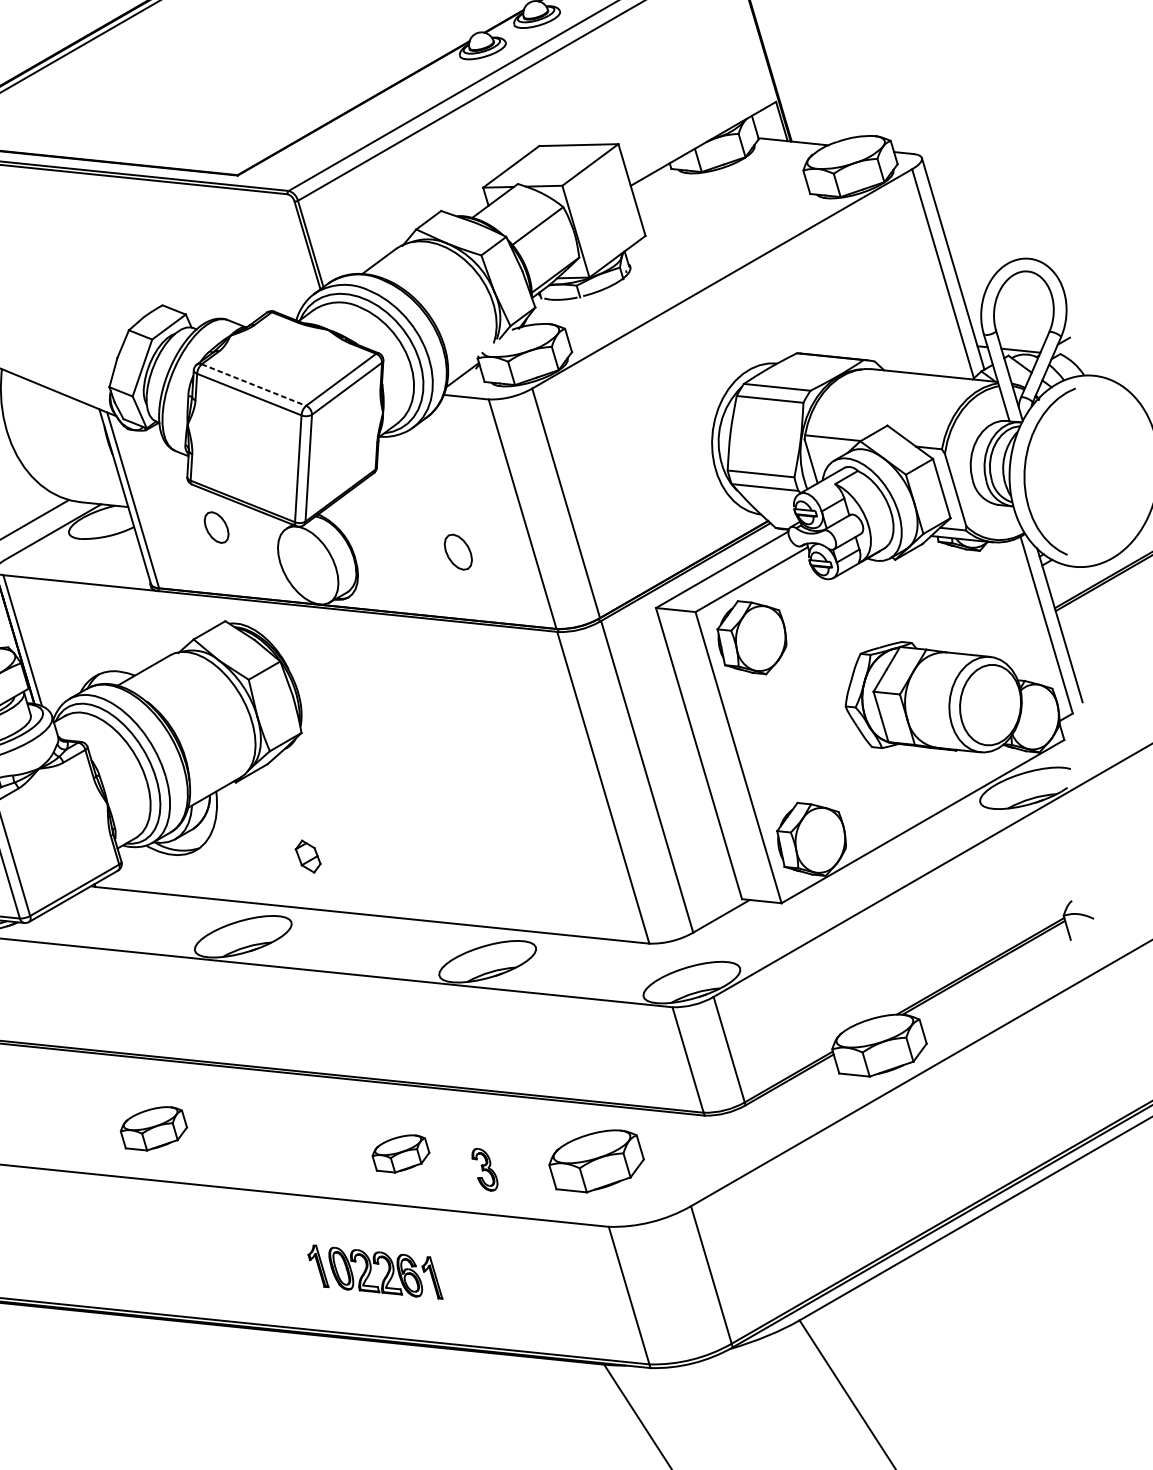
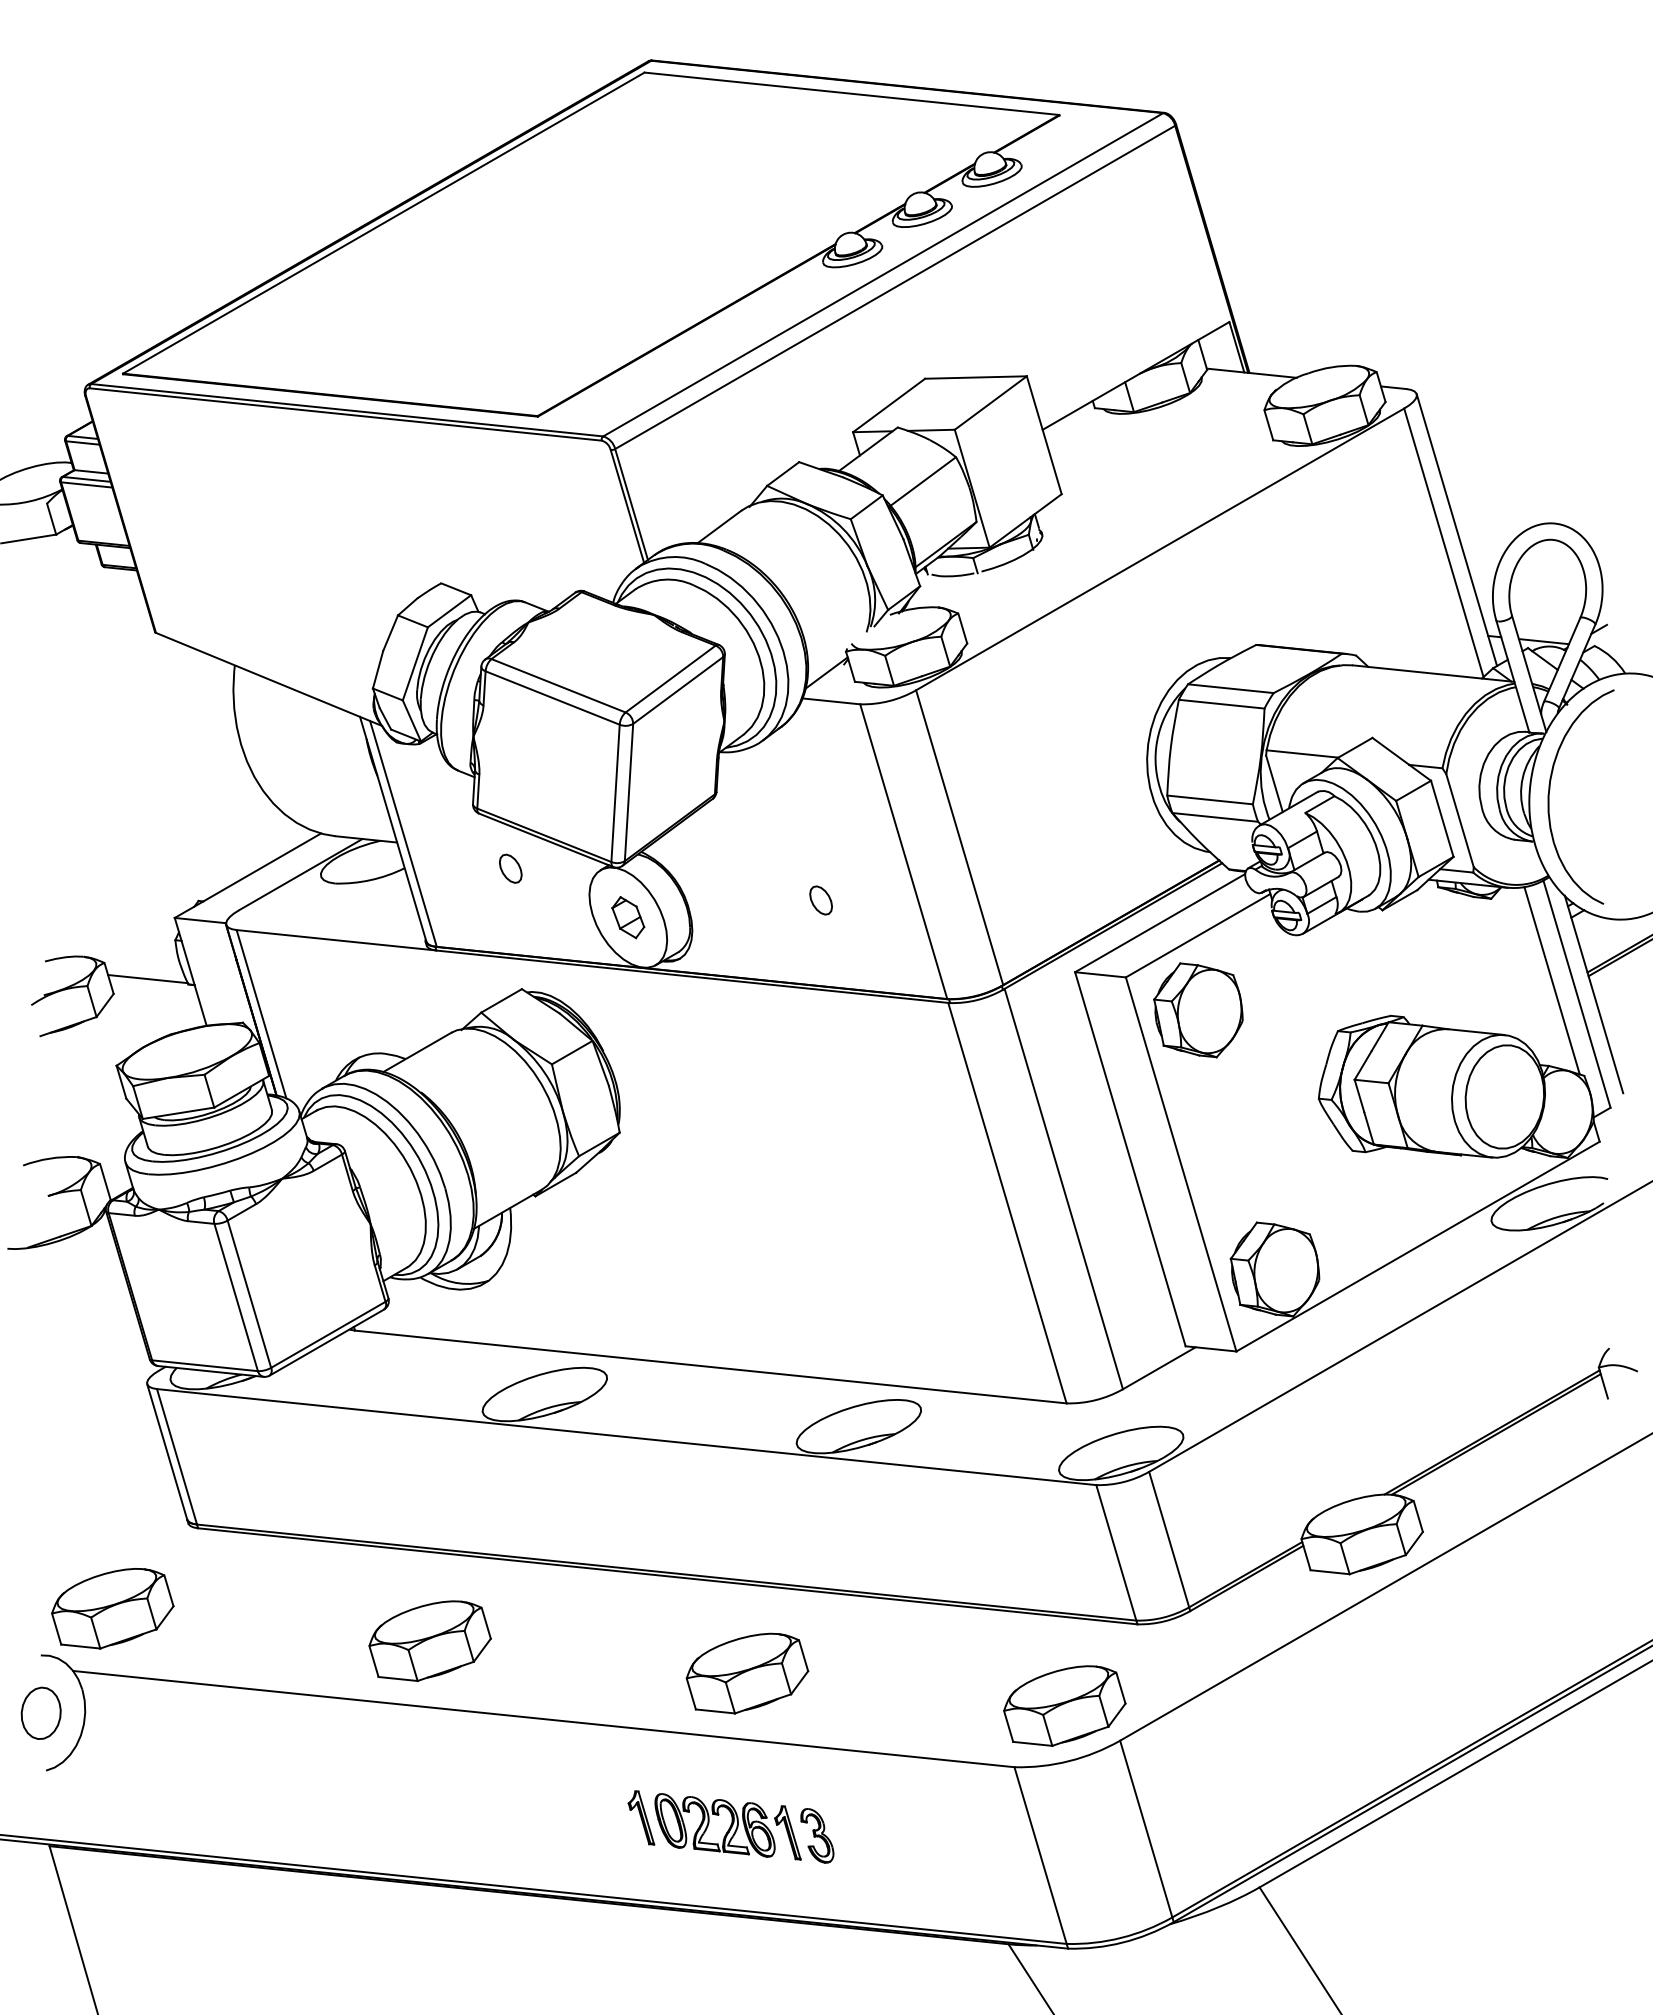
line: (254, 384) -> (559, 685), dashed -> solid
part: (216, 527) -> (510, 868), size x0.71
part: (457, 552) -> (820, 900), size x0.62
line: (1026, 614) -> (1551, 980), added
part: (308, 856) -> (628, 917), moved
part: (153, 1128) -> (429, 1641), size x1.43
part: (400, 1153) -> (747, 1673), size x1.67
part: (596, 1160) -> (1064, 1705), moved
part: (485, 1169) -> (817, 1835), moved

